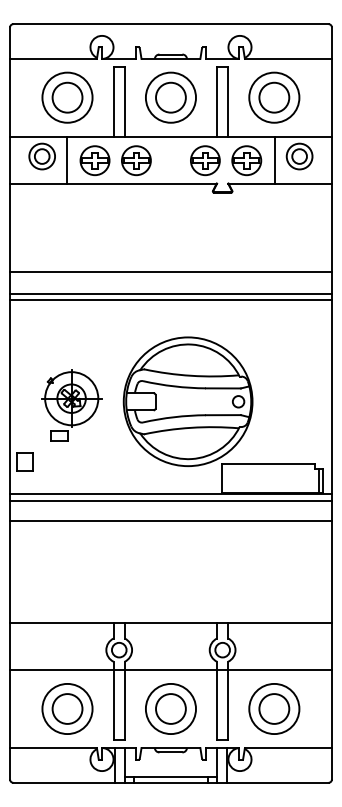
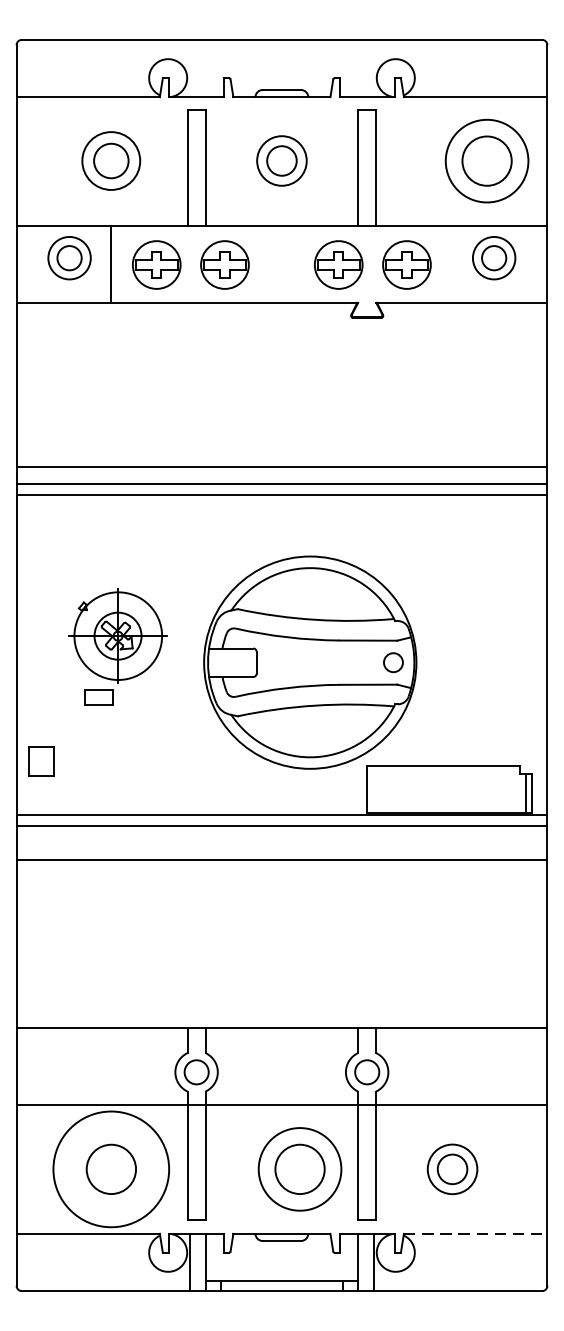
part: (67, 97) -> (111, 160), size x0.7
part: (170, 97) -> (281, 160), size x0.6
part: (274, 97) -> (487, 160), moved
line: (274, 159) -> (452, 263), removed
line: (170, 272) -> (281, 467), moved
part: (71, 405) -> (117, 647), moved
circle: (67, 708) -> (111, 1168), size x1.4
part: (170, 708) -> (299, 1168), moved
part: (274, 708) -> (452, 1168), size x0.6
line: (288, 748) -> (475, 1234), solid -> dashed

